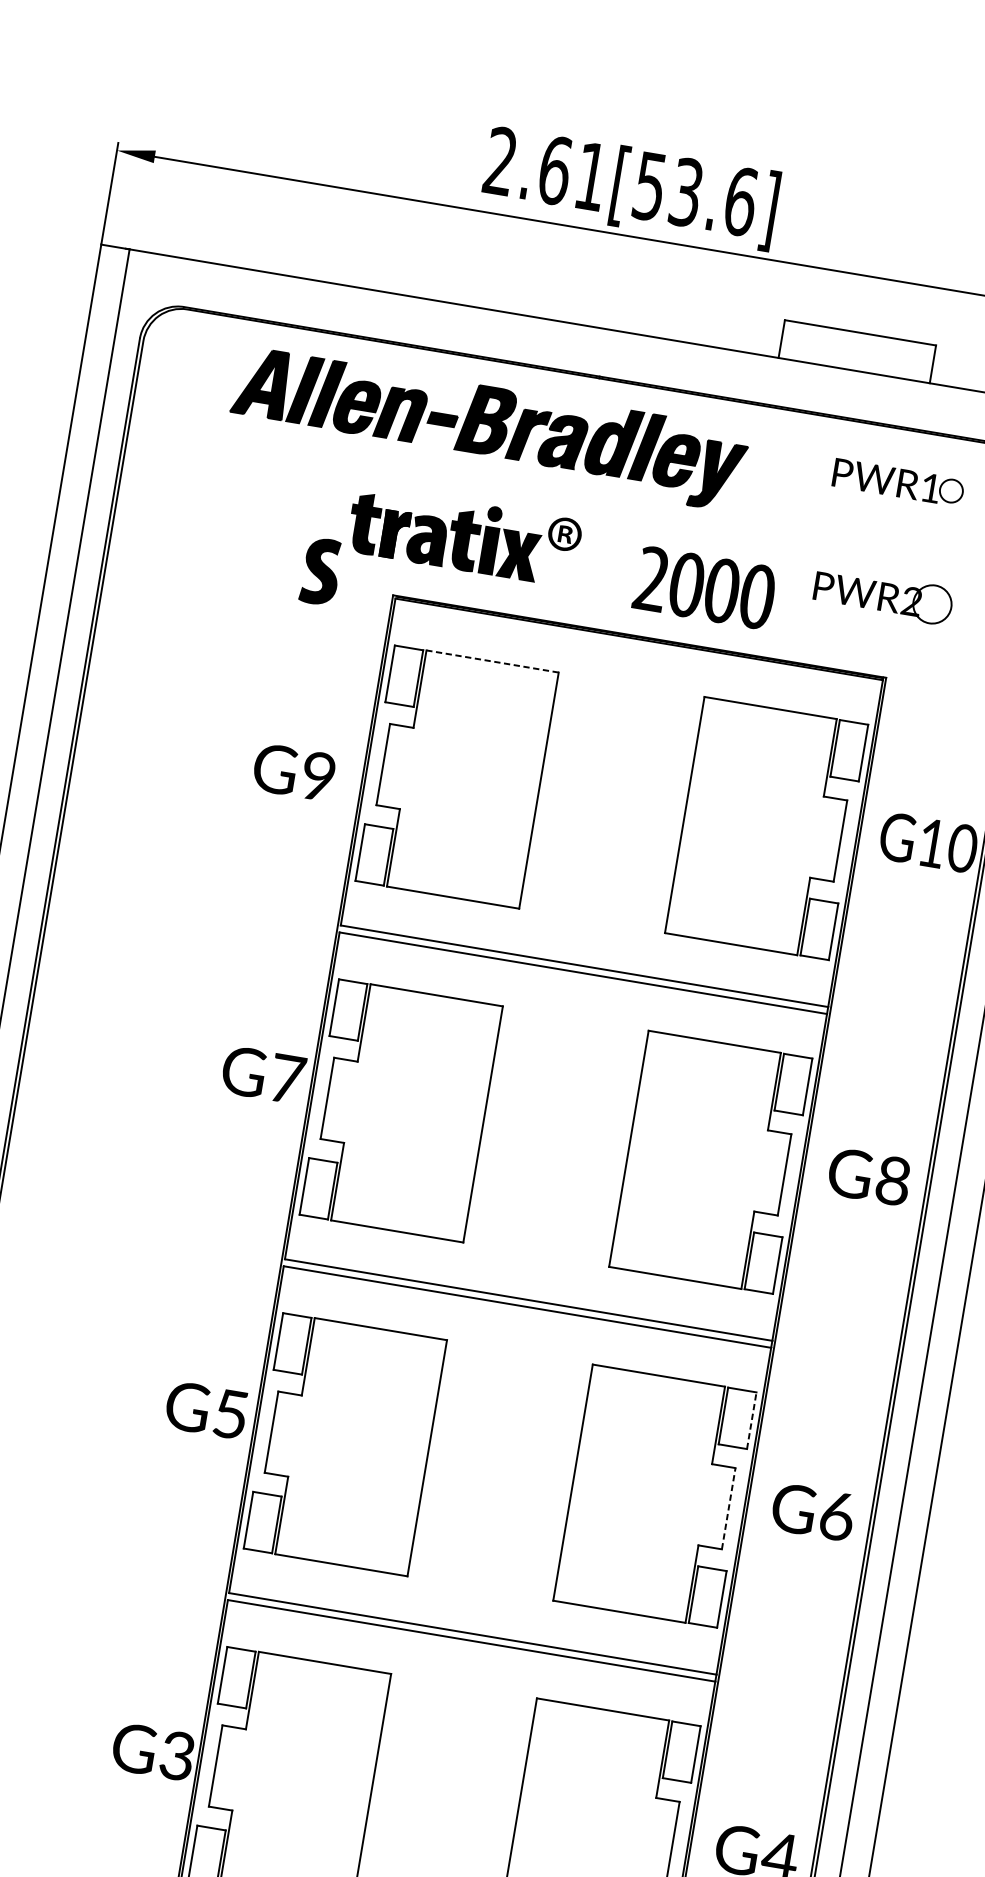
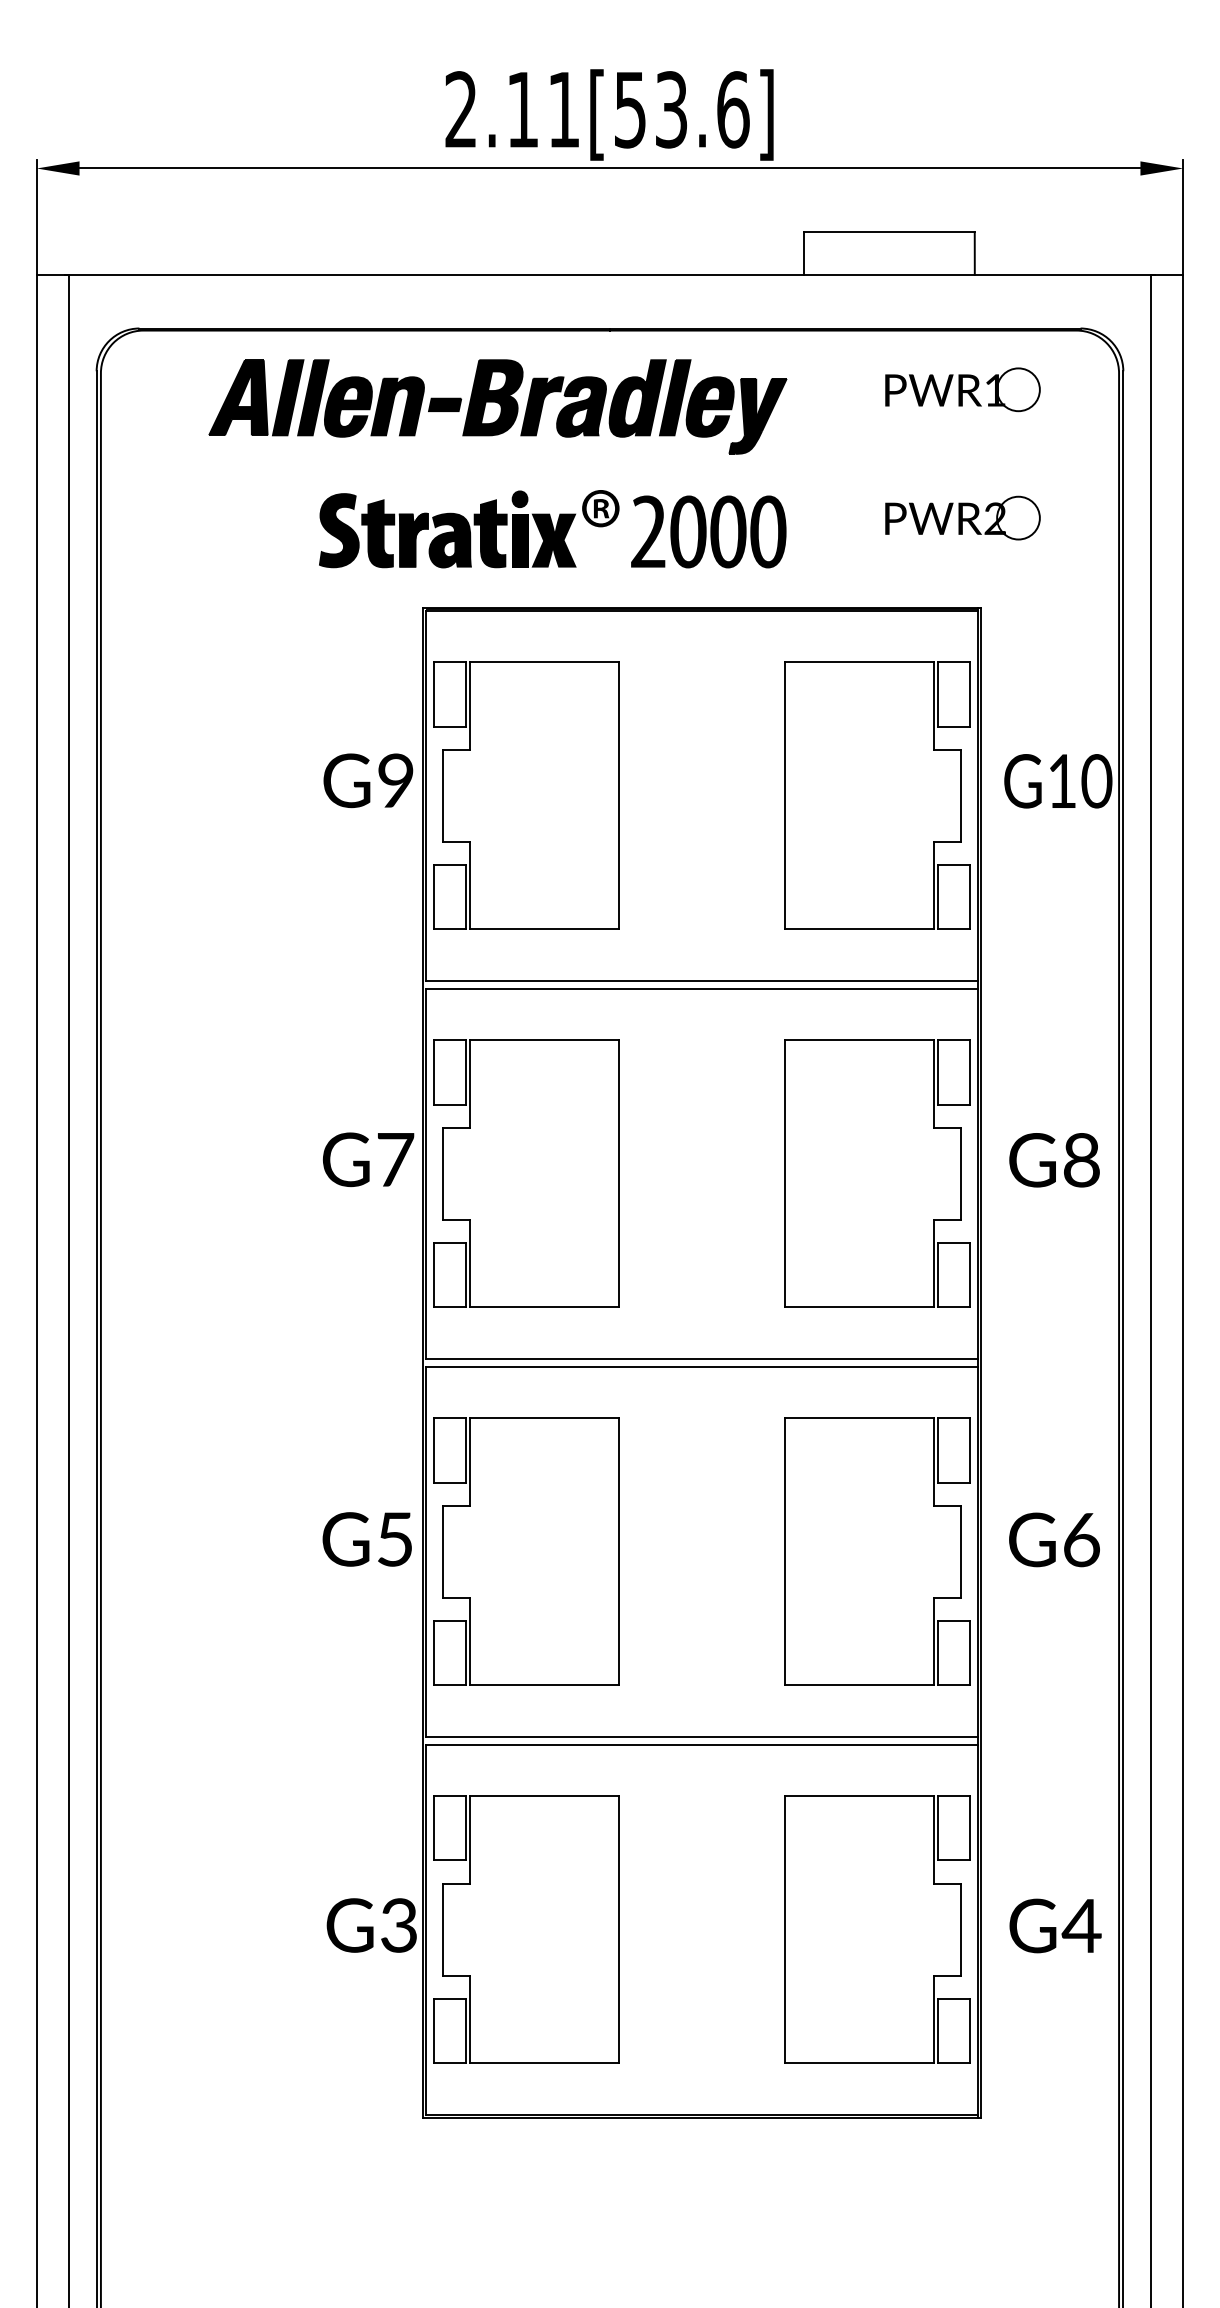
text: (555, 170) -> (523, 109), 2.61[53.6] -> 2.11[53.6]
circle: (951, 490) -> (1018, 389), size x1.67
part: (321, 571) -> (339, 530), moved
part: (704, 587) -> (708, 531), moved
line: (492, 661) -> (544, 662), dashed -> solid
text: (294, 772) -> (368, 780), moved
line: (751, 1419) -> (969, 1449), dashed -> solid
line: (728, 1508) -> (960, 1551), dashed -> solid

